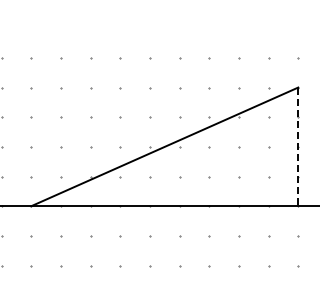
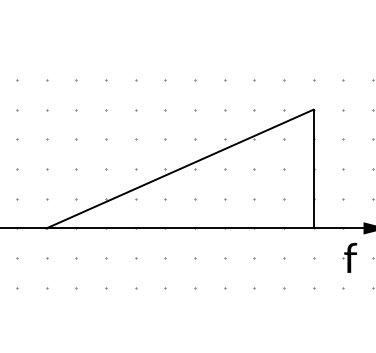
line: (298, 147) -> (313, 169), dashed -> solid

